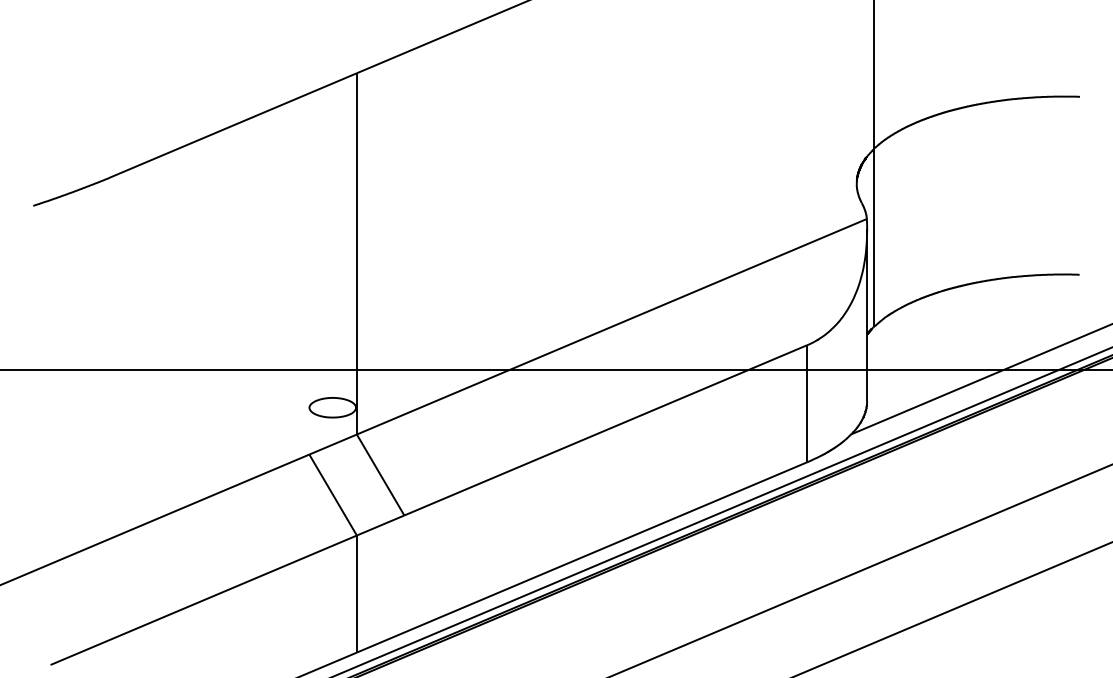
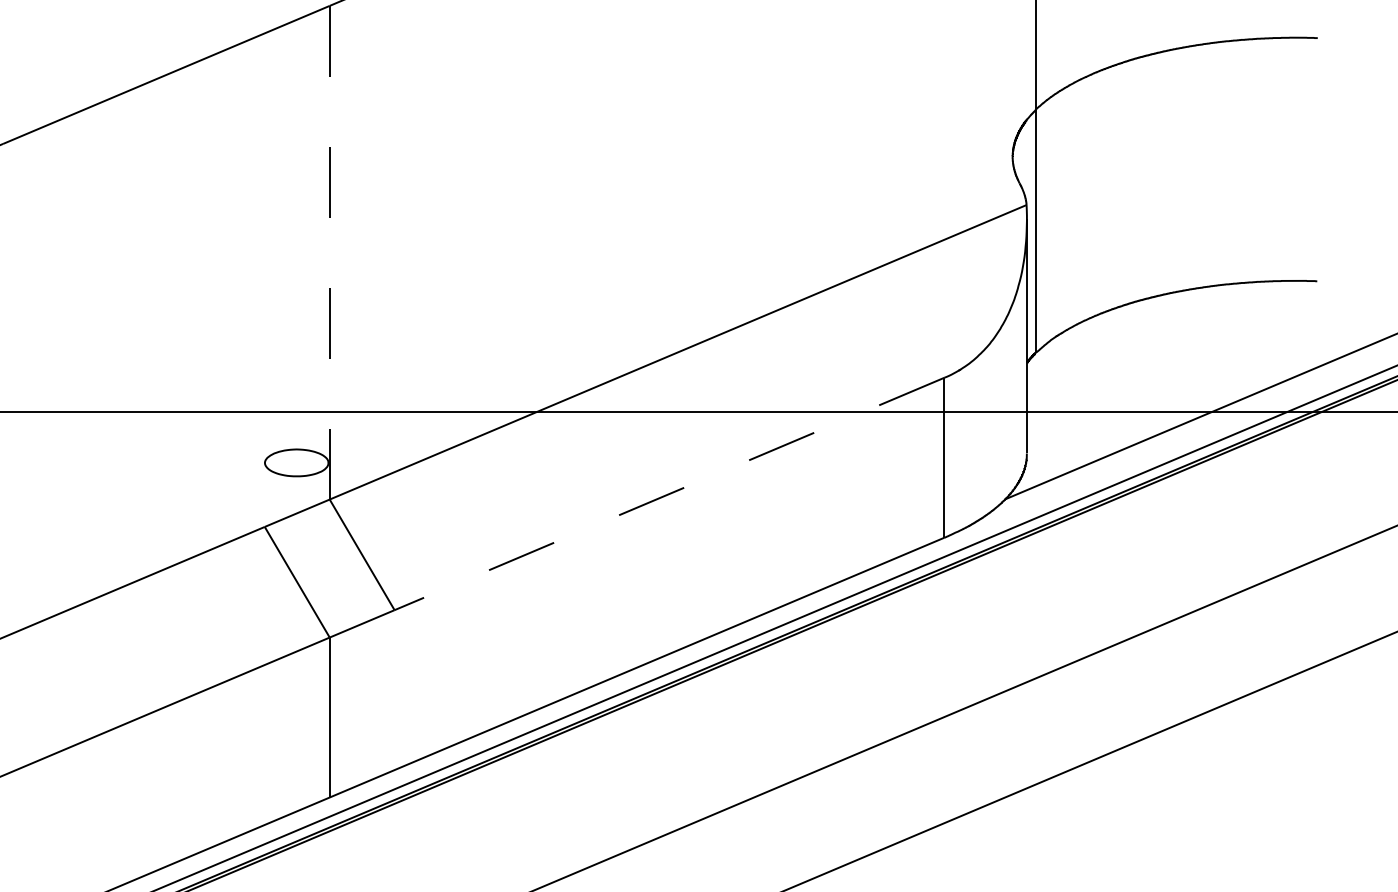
line: (356, 253) -> (329, 252), solid -> dashed
line: (605, 430) -> (669, 494), solid -> dashed

